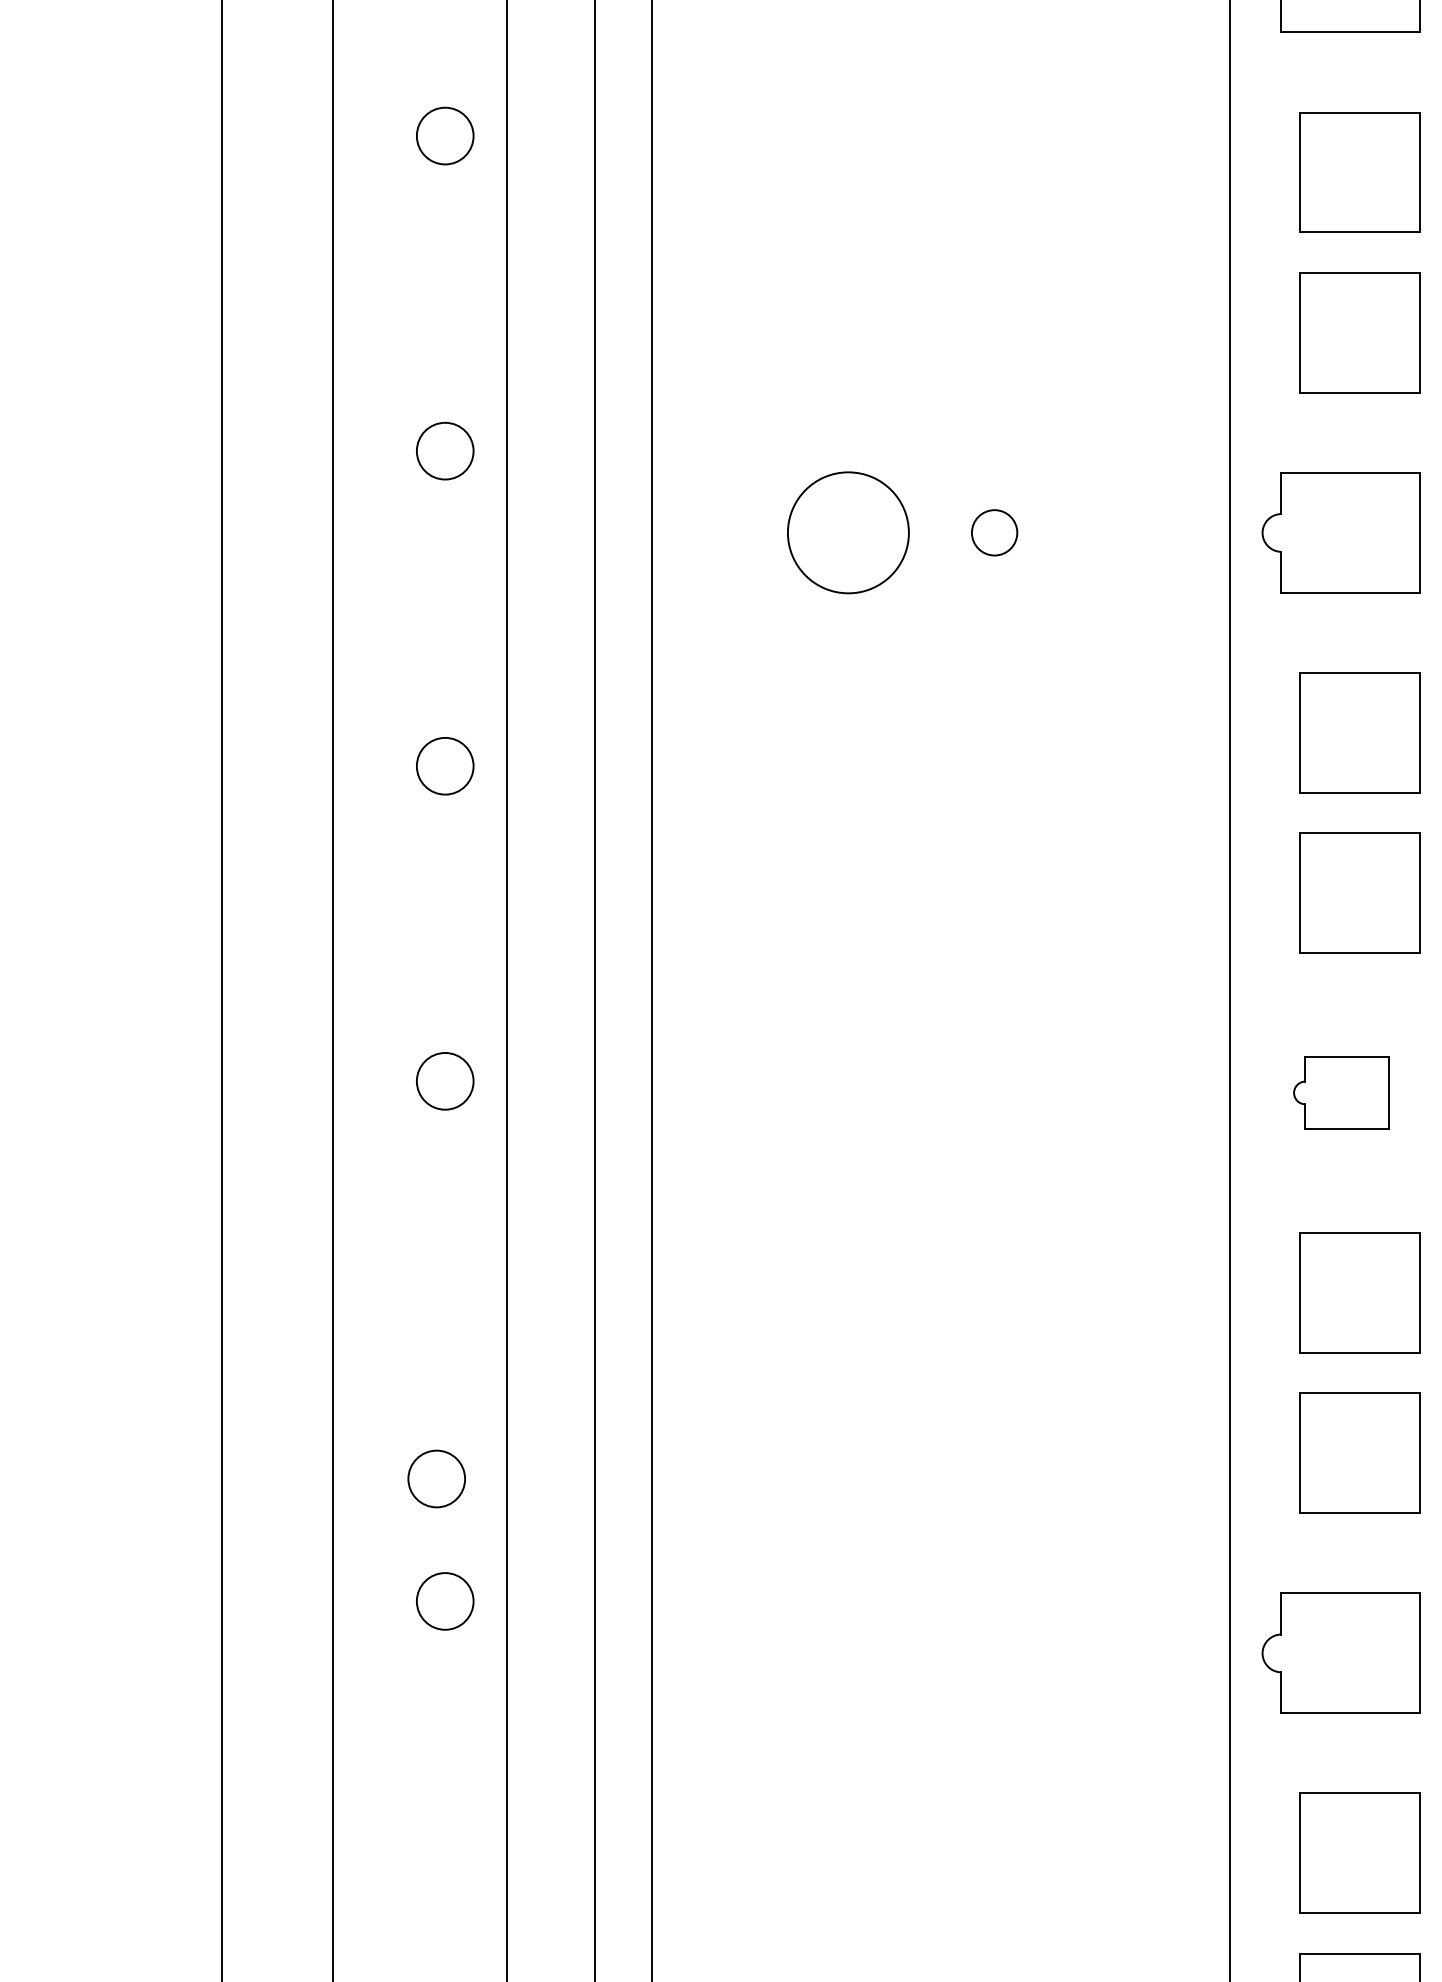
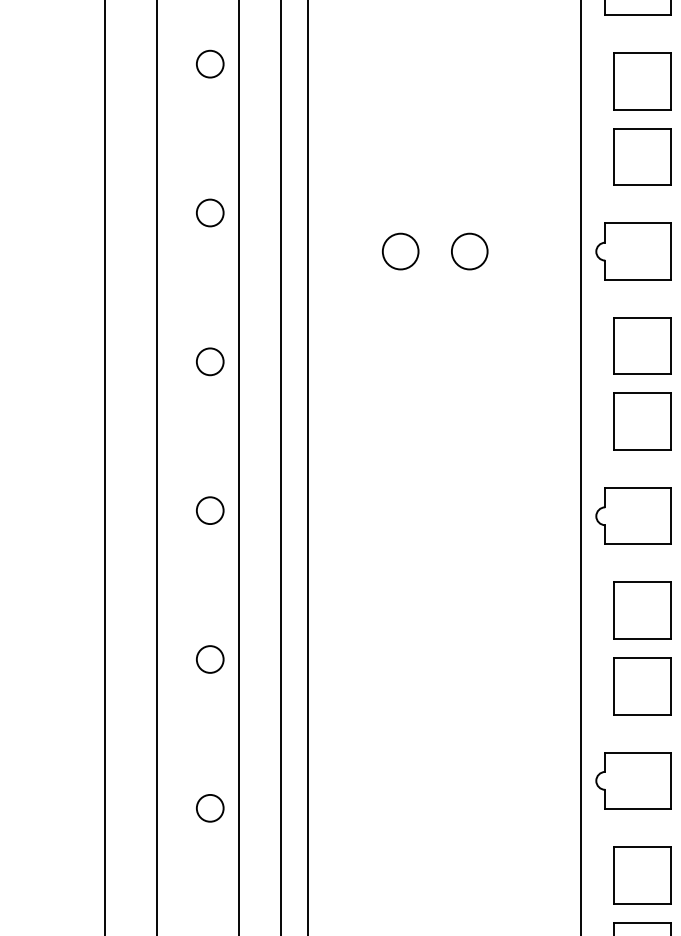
circle: (848, 532) -> (400, 251), size x0.62
circle: (994, 532) -> (469, 251), size x1.67
part: (1341, 1091) -> (633, 515), size x1.67
circle: (437, 1478) -> (210, 659), moved
circle: (445, 1601) -> (210, 808), moved

